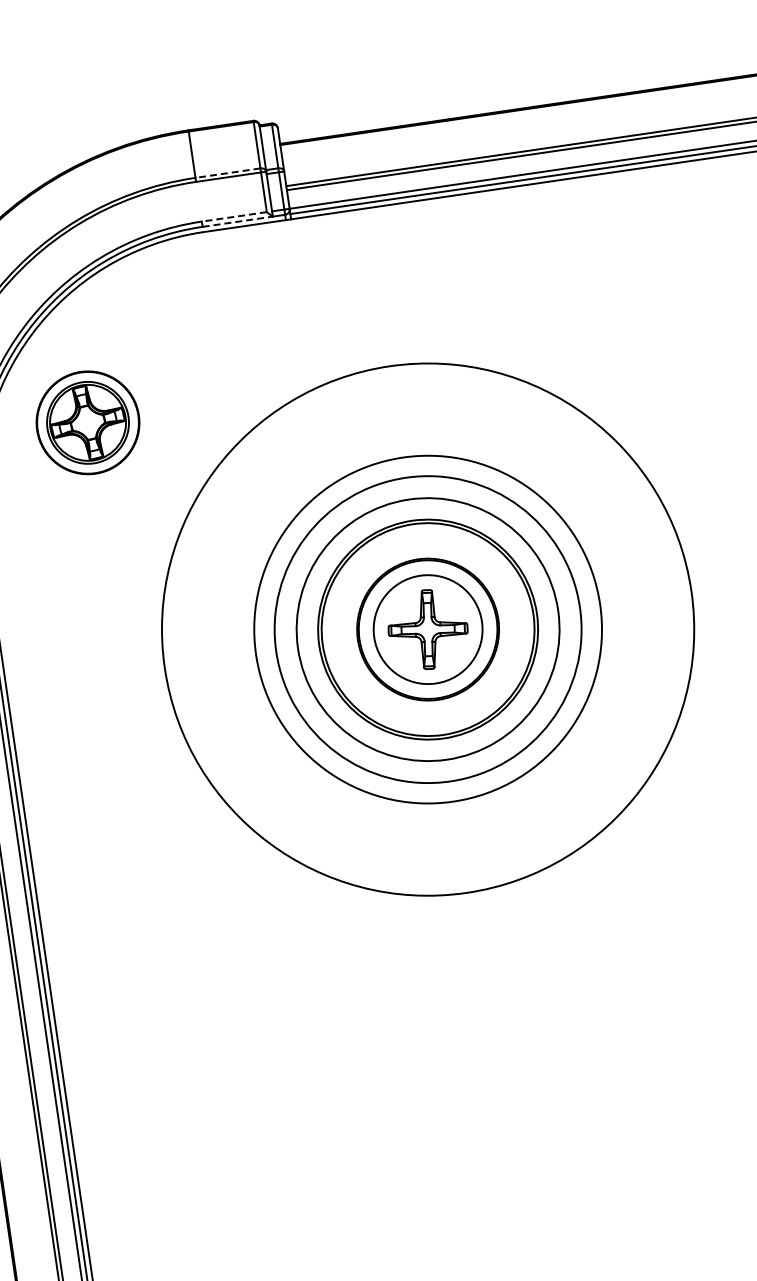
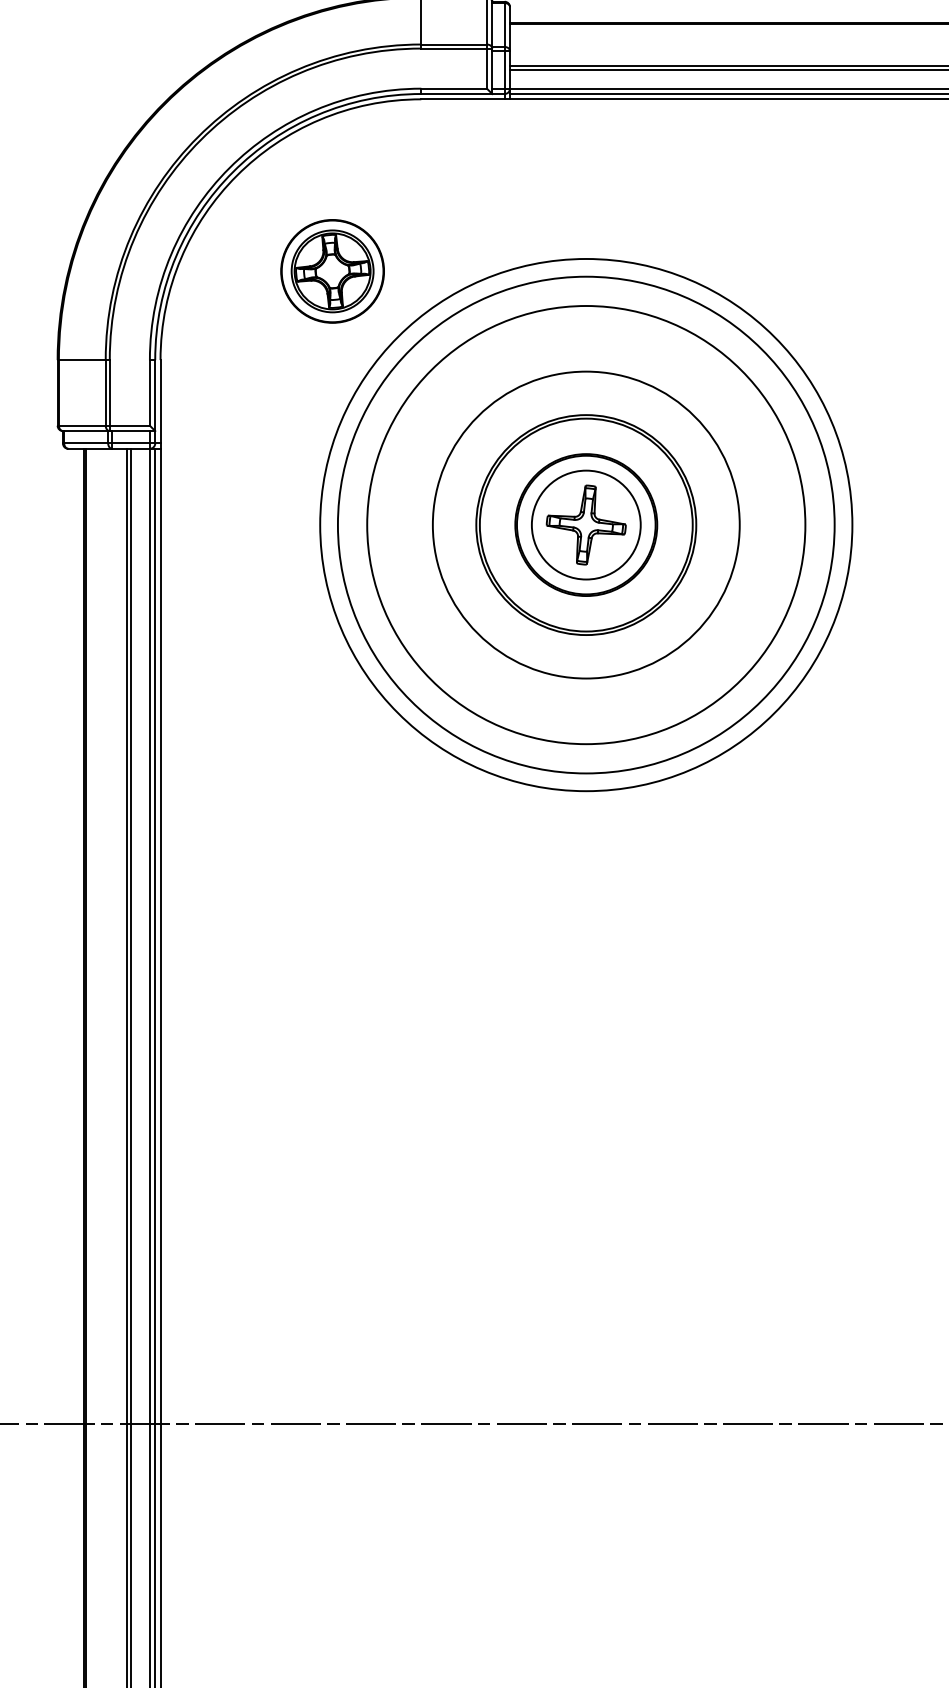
line: (228, 173) -> (454, 44), dashed -> solid
line: (234, 216) -> (454, 88), dashed -> solid
line: (238, 222) -> (457, 94), dashed -> solid
part: (87, 422) -> (332, 271), moved
circle: (427, 629) -> (585, 524), size x1.43
circle: (428, 630) -> (586, 525), size x1.67

